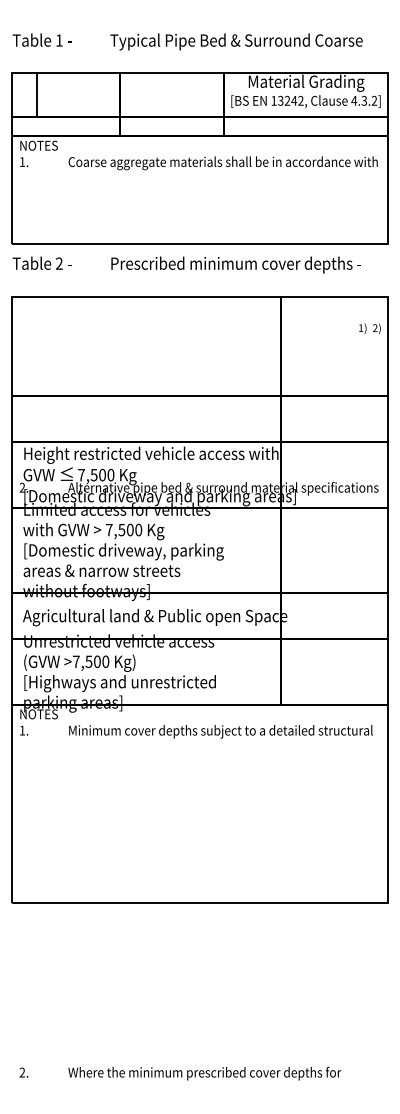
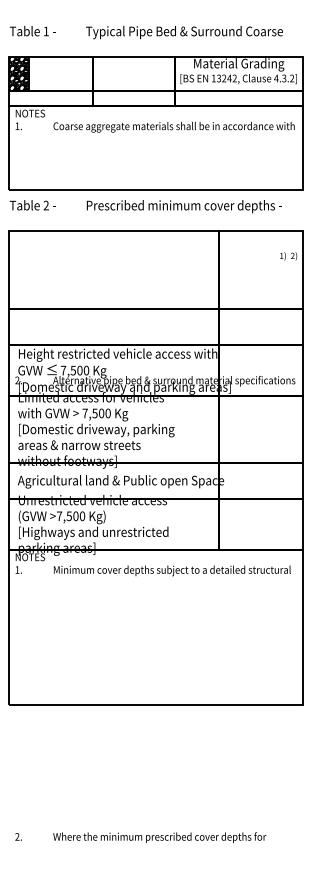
hatch: (24, 94) -> (19, 73), added

